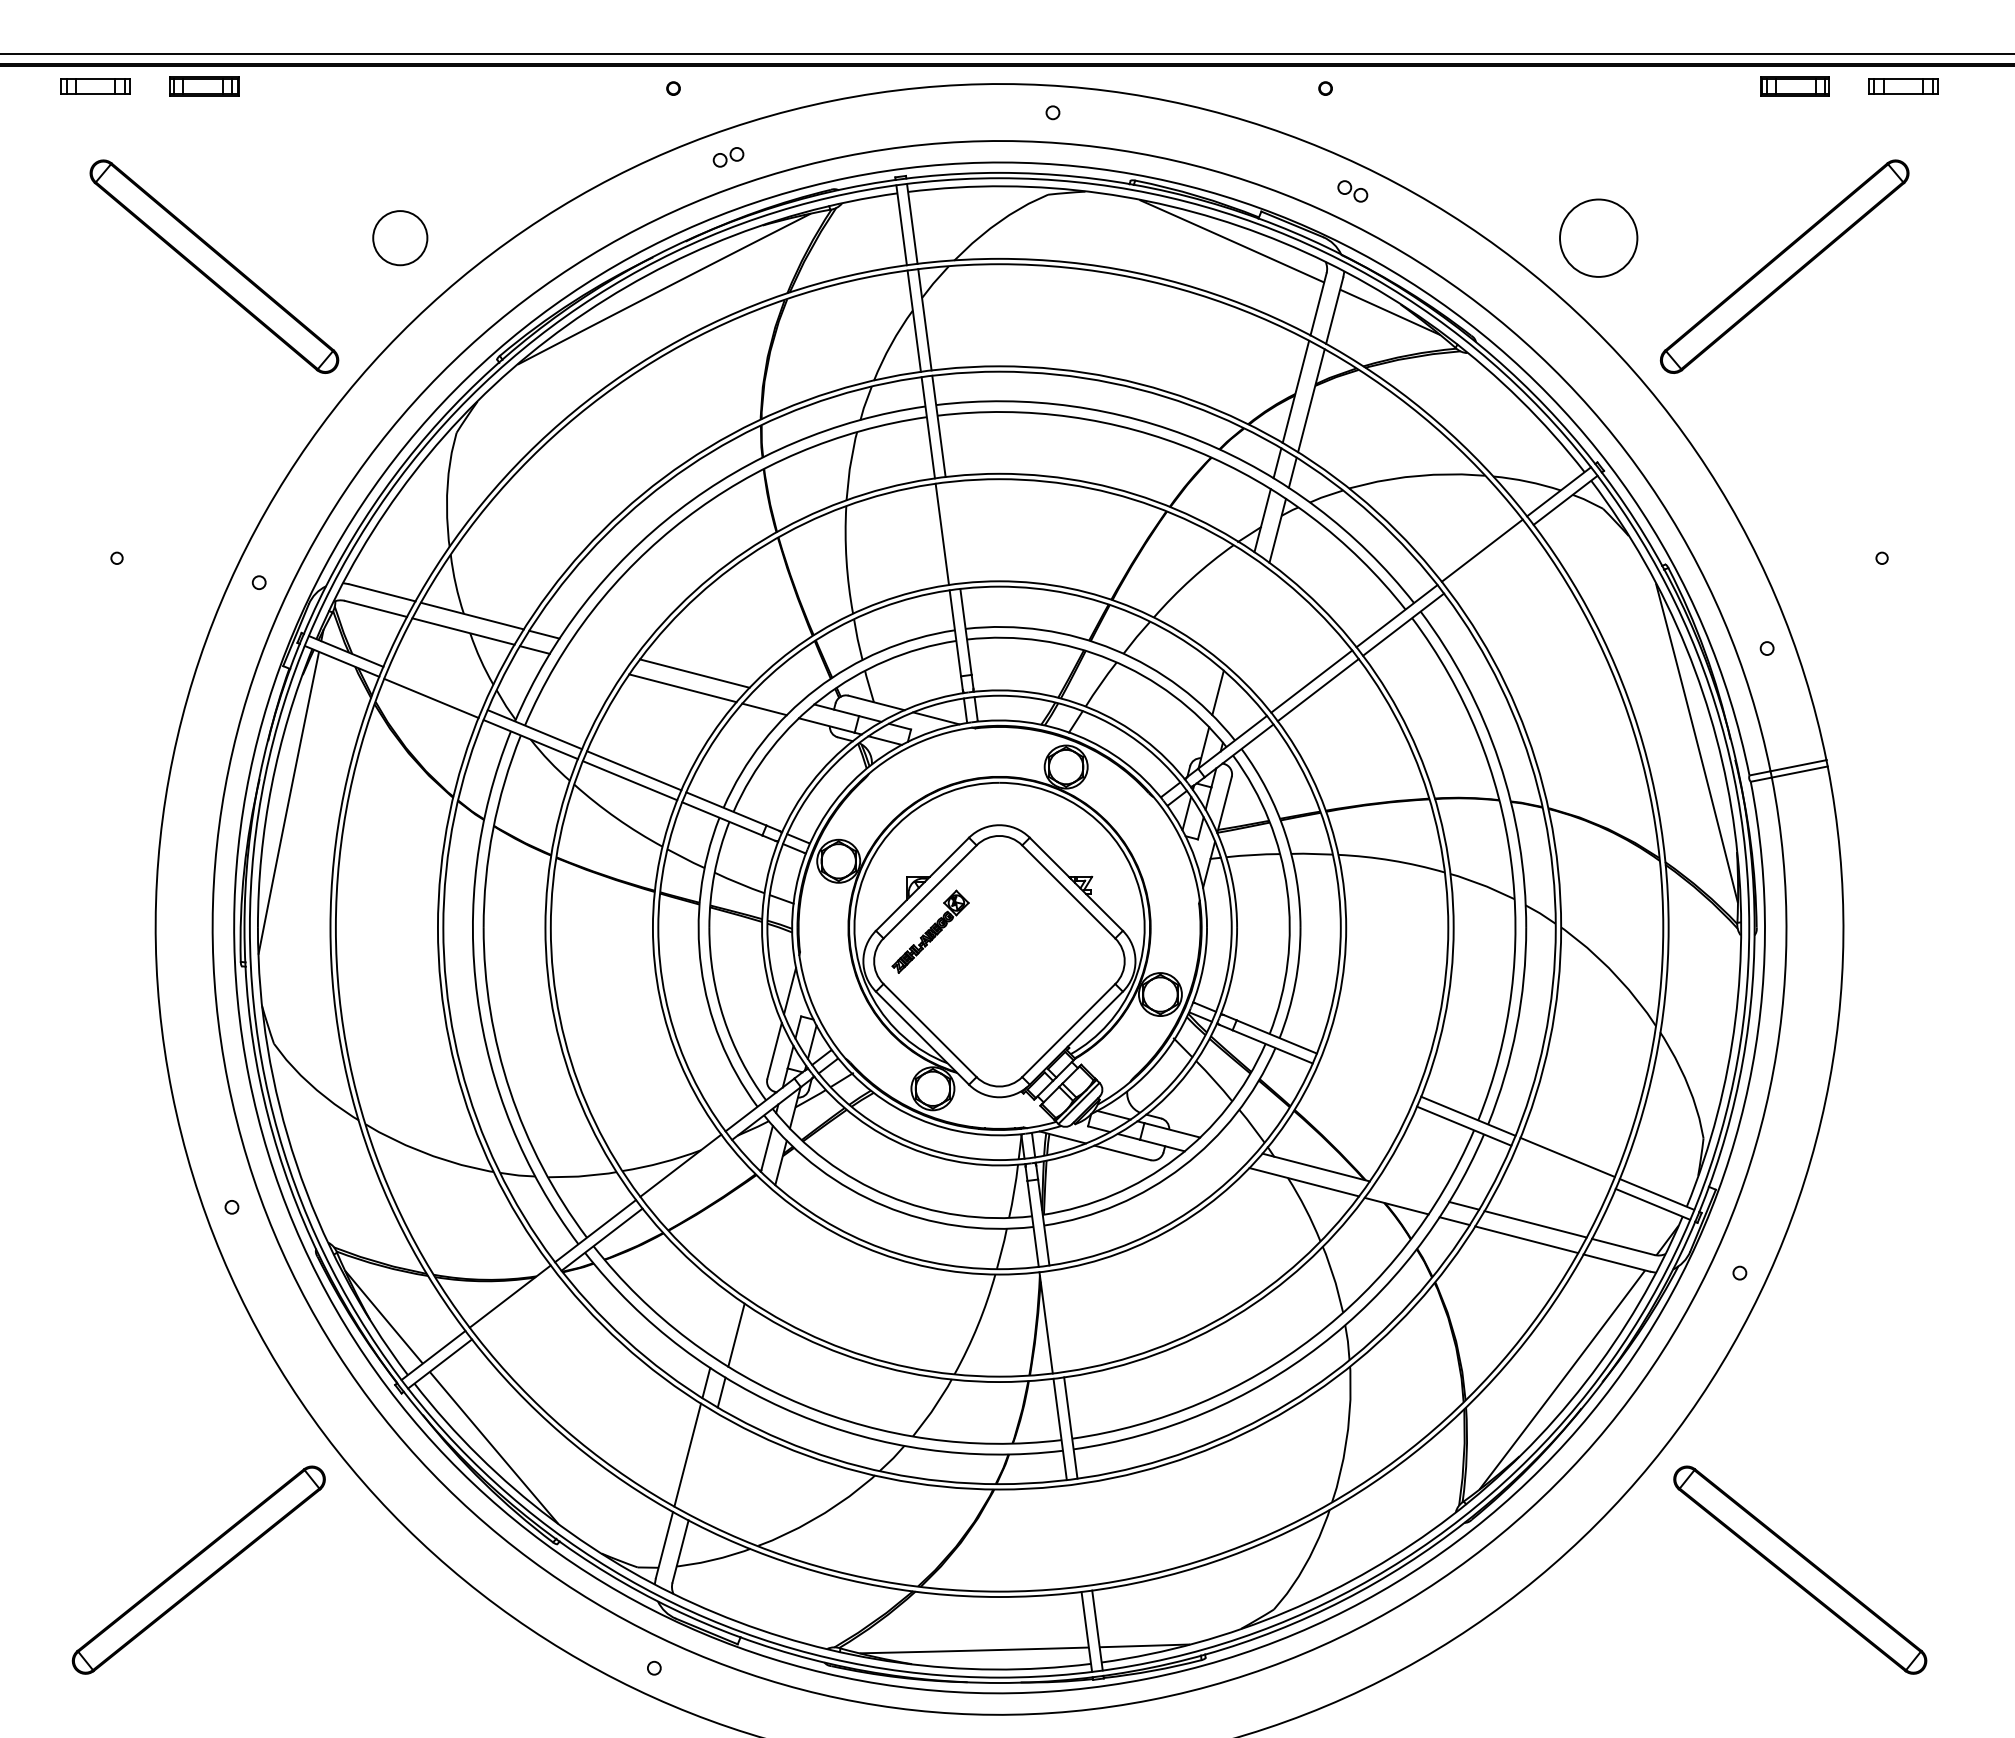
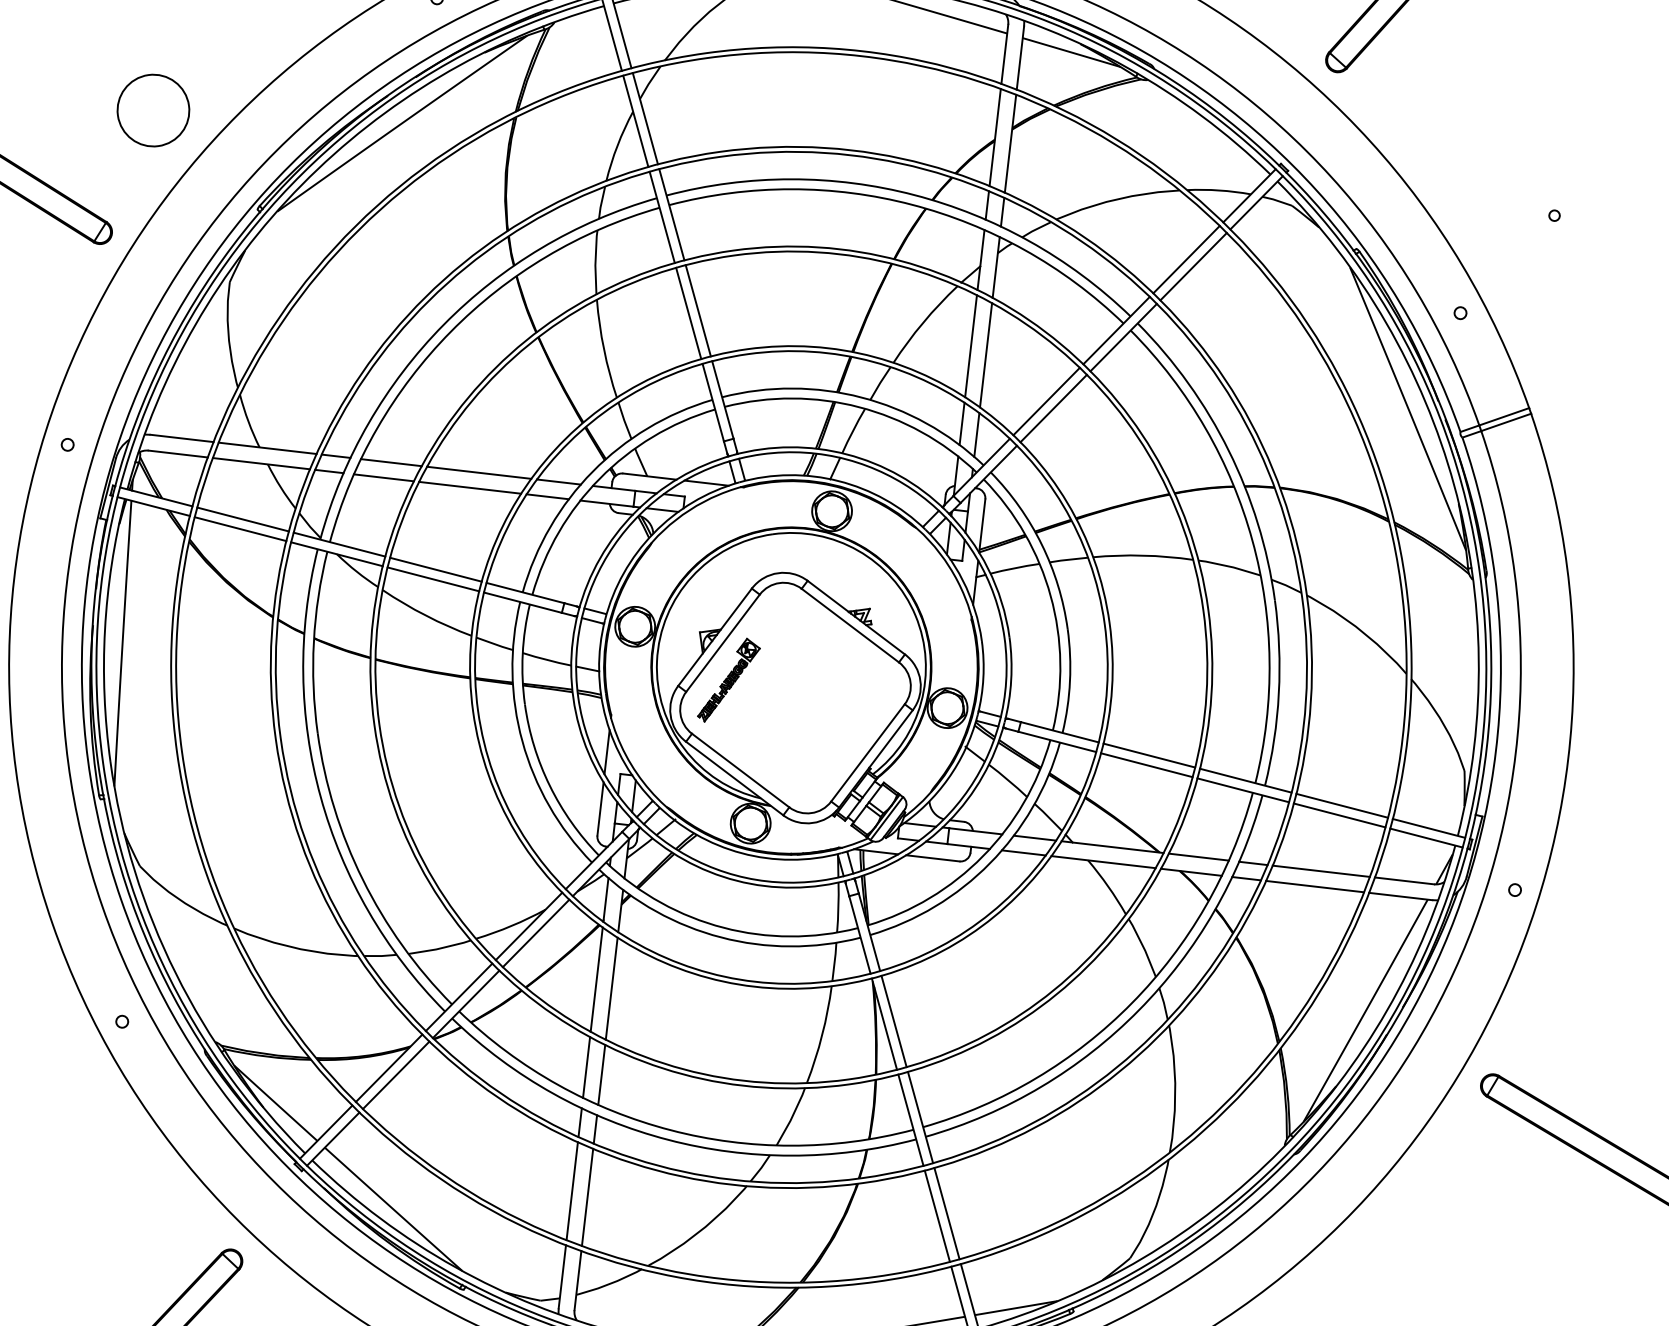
circle: (399, 237) -> (152, 110), size x1.43
line: (952, 532) -> (697, 310), added
line: (1488, 559) -> (1193, 266), added
line: (1239, 610) -> (971, 345), added
line: (1253, 622) -> (985, 354), added
line: (602, 649) -> (391, 462), added
line: (591, 664) -> (383, 477), added
line: (435, 688) -> (243, 519), added
line: (778, 695) -> (558, 482), added
line: (1232, 706) -> (977, 434), added
line: (1368, 1074) -> (1148, 755), added
line: (1364, 1084) -> (1146, 764), added
line: (1234, 1146) -> (1034, 838), added
line: (1220, 1160) -> (1023, 852), added
line: (1563, 1166) -> (1339, 814), added
line: (686, 1174) -> (535, 933), added
line: (1406, 1190) -> (1198, 856), added
line: (745, 1232) -> (596, 979), added
line: (759, 1244) -> (611, 988), added
line: (516, 1305) -> (395, 1075), added
line: (1056, 1321) -> (893, 1021), added
line: (721, 1325) -> (586, 1067), added
line: (703, 1463) -> (587, 1196), added
line: (1084, 1534) -> (946, 1213), added
line: (1073, 1535) -> (936, 1215), added

